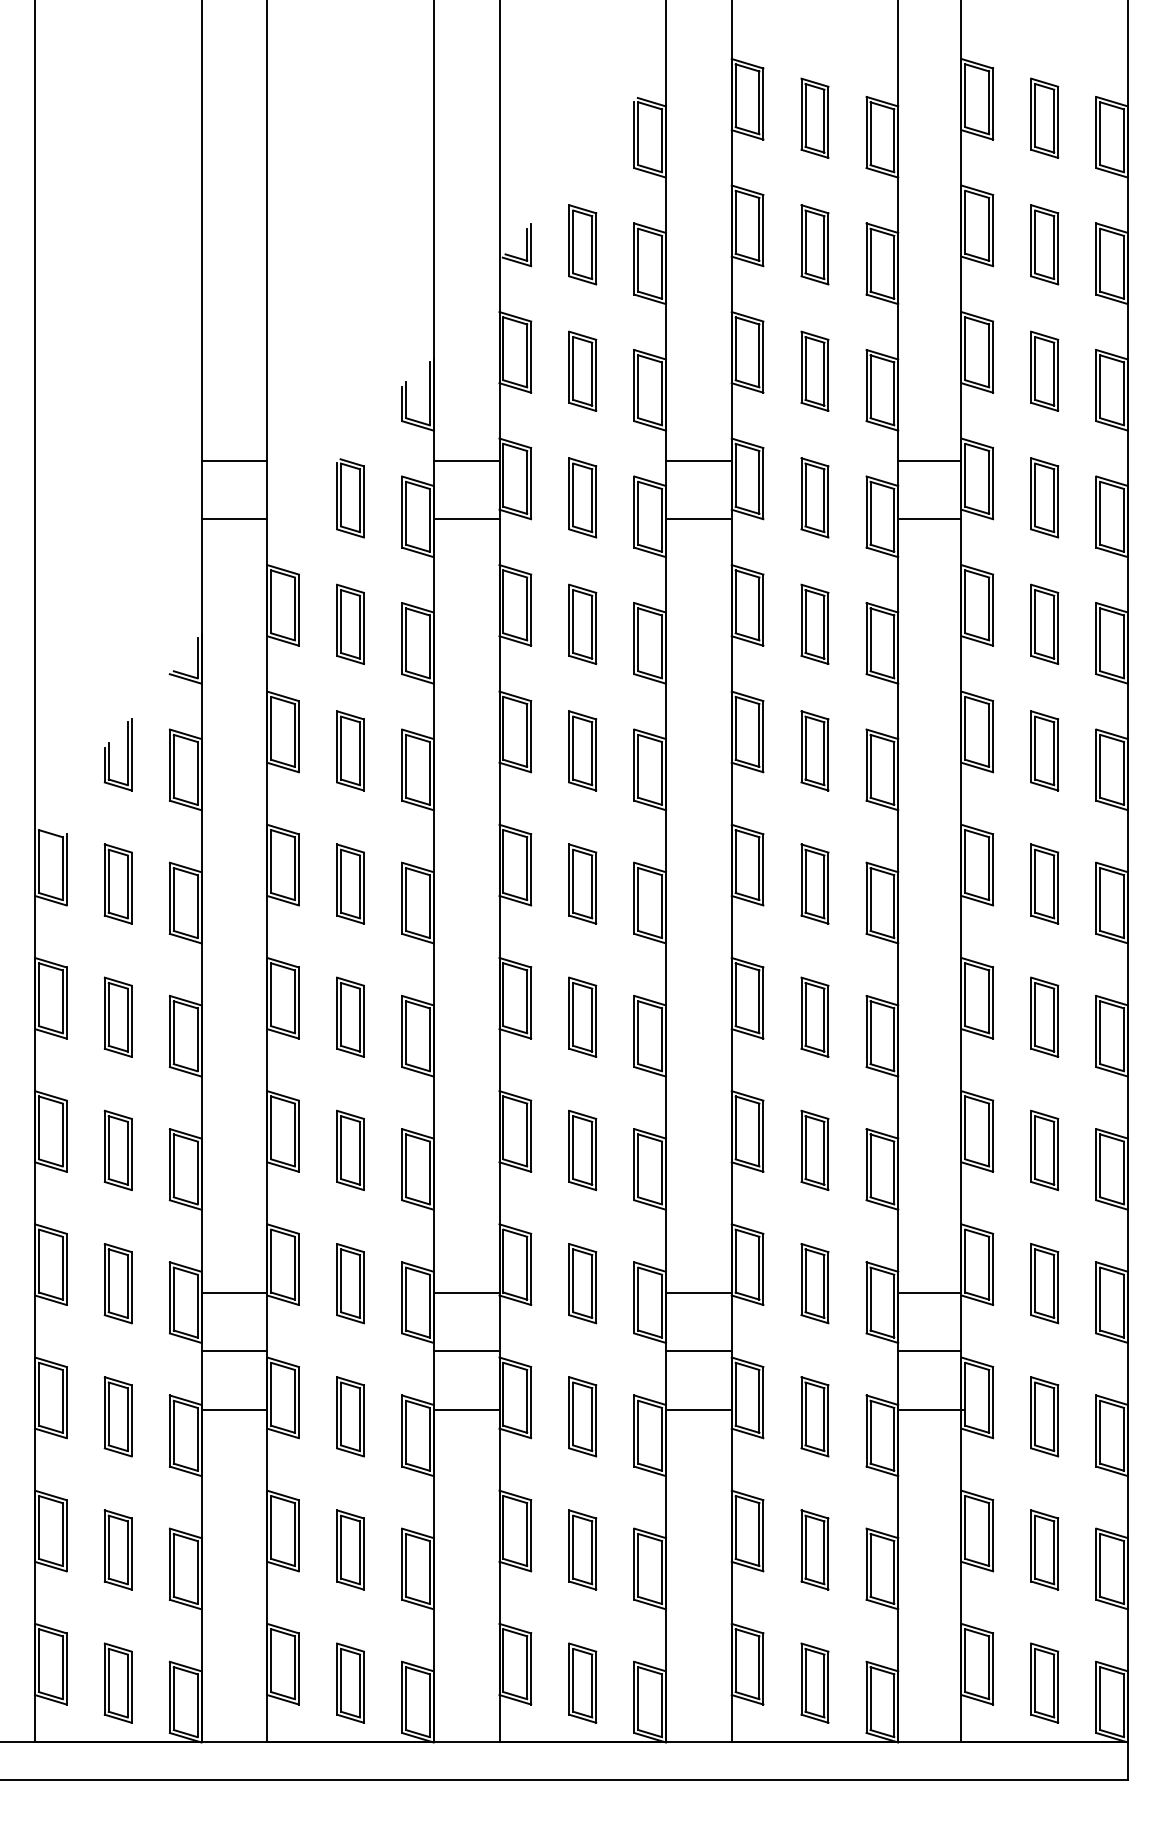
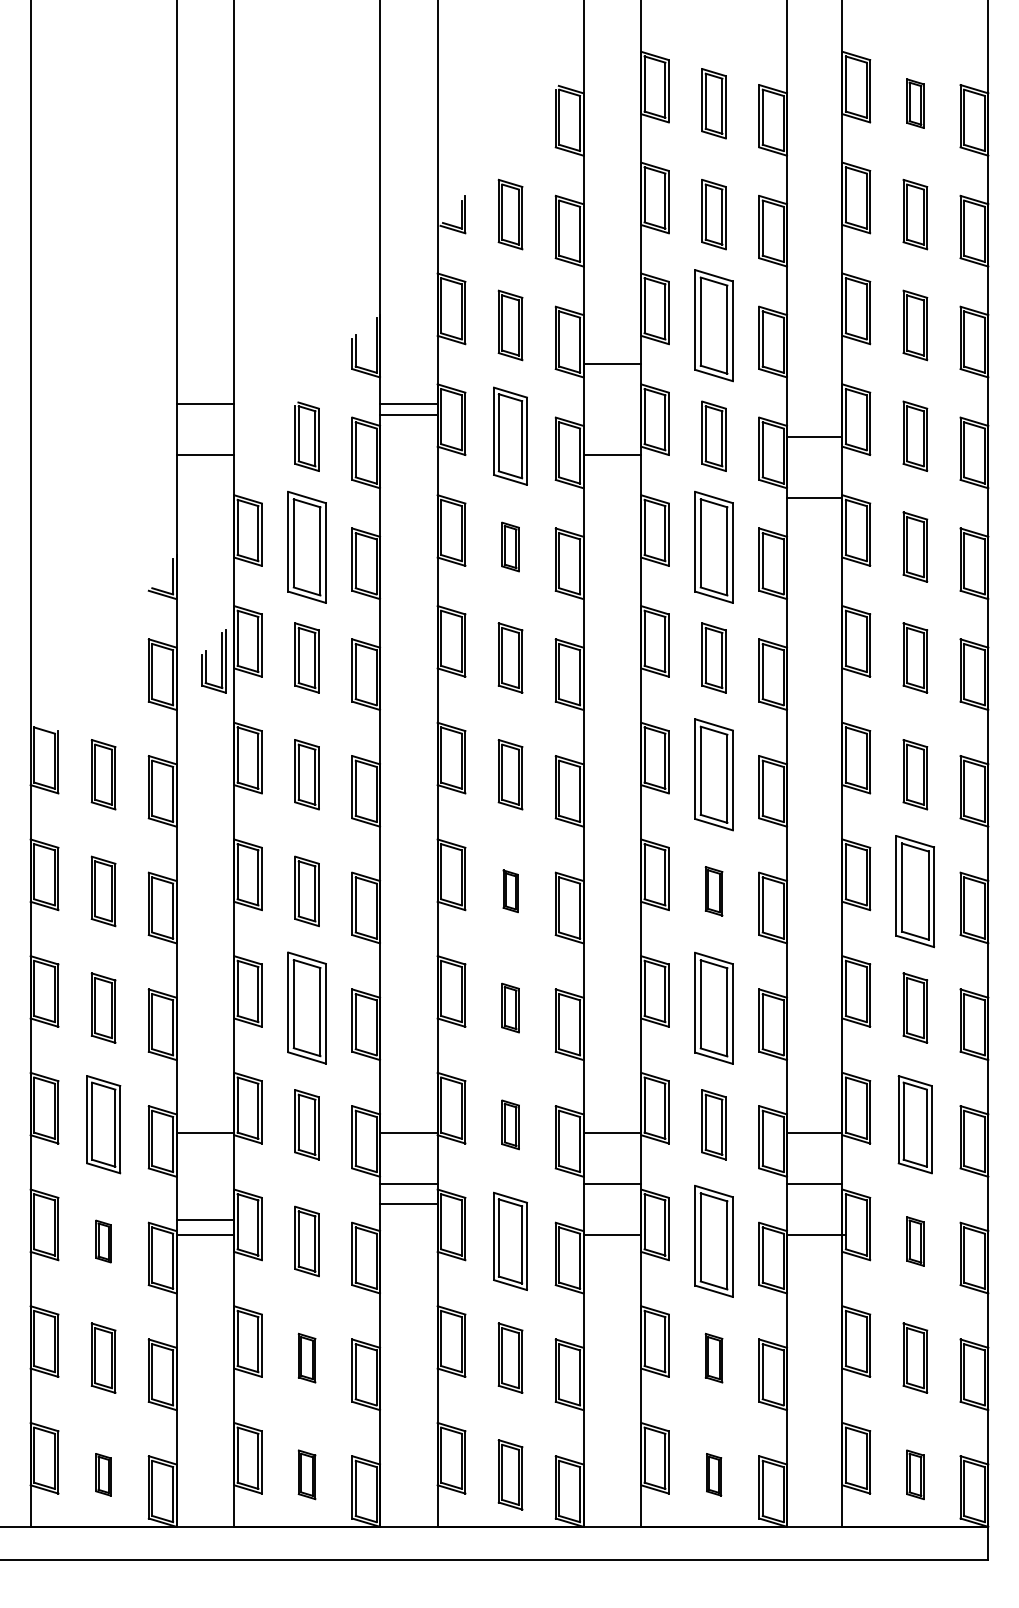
part: (1044, 117) -> (915, 103), size x0.7
part: (814, 370) -> (713, 324), size x1.6
line: (698, 460) -> (612, 364), moved
line: (929, 460) -> (814, 436), moved
part: (582, 497) -> (510, 435), size x1.4
line: (466, 518) -> (408, 414), moved
line: (929, 518) -> (814, 497), moved
part: (350, 623) -> (307, 546), size x1.6
part: (582, 623) -> (510, 546), size x0.7
part: (814, 623) -> (713, 546), size x1.6
part: (109, 754) -> (206, 661), moved
part: (814, 883) -> (713, 774), size x1.6
part: (582, 1016) -> (510, 890), size x0.6
part: (814, 1016) -> (713, 890), size x0.7
part: (1044, 1016) -> (915, 890), size x1.6
part: (814, 1149) -> (713, 1007), size x1.6
part: (350, 1150) -> (307, 1008), size x1.6
part: (582, 1150) -> (510, 1008), size x0.7
part: (117, 1283) -> (102, 1124), size x1.4
part: (582, 1283) -> (510, 1124), size x0.7
part: (1044, 1283) -> (915, 1124), size x1.4
line: (234, 1351) -> (205, 1220), moved
line: (466, 1409) -> (408, 1204), moved
part: (117, 1416) -> (102, 1241), size x0.6
part: (582, 1416) -> (510, 1241), size x1.4
part: (814, 1416) -> (713, 1241), size x1.6
part: (1044, 1416) -> (915, 1241), size x0.7
part: (350, 1549) -> (307, 1357), size x0.7
part: (814, 1549) -> (713, 1357), size x0.7
part: (117, 1682) -> (102, 1474), size x0.6
part: (350, 1682) -> (307, 1474), size x0.7
part: (814, 1682) -> (713, 1474), size x0.6
part: (1044, 1682) -> (915, 1474), size x0.7

